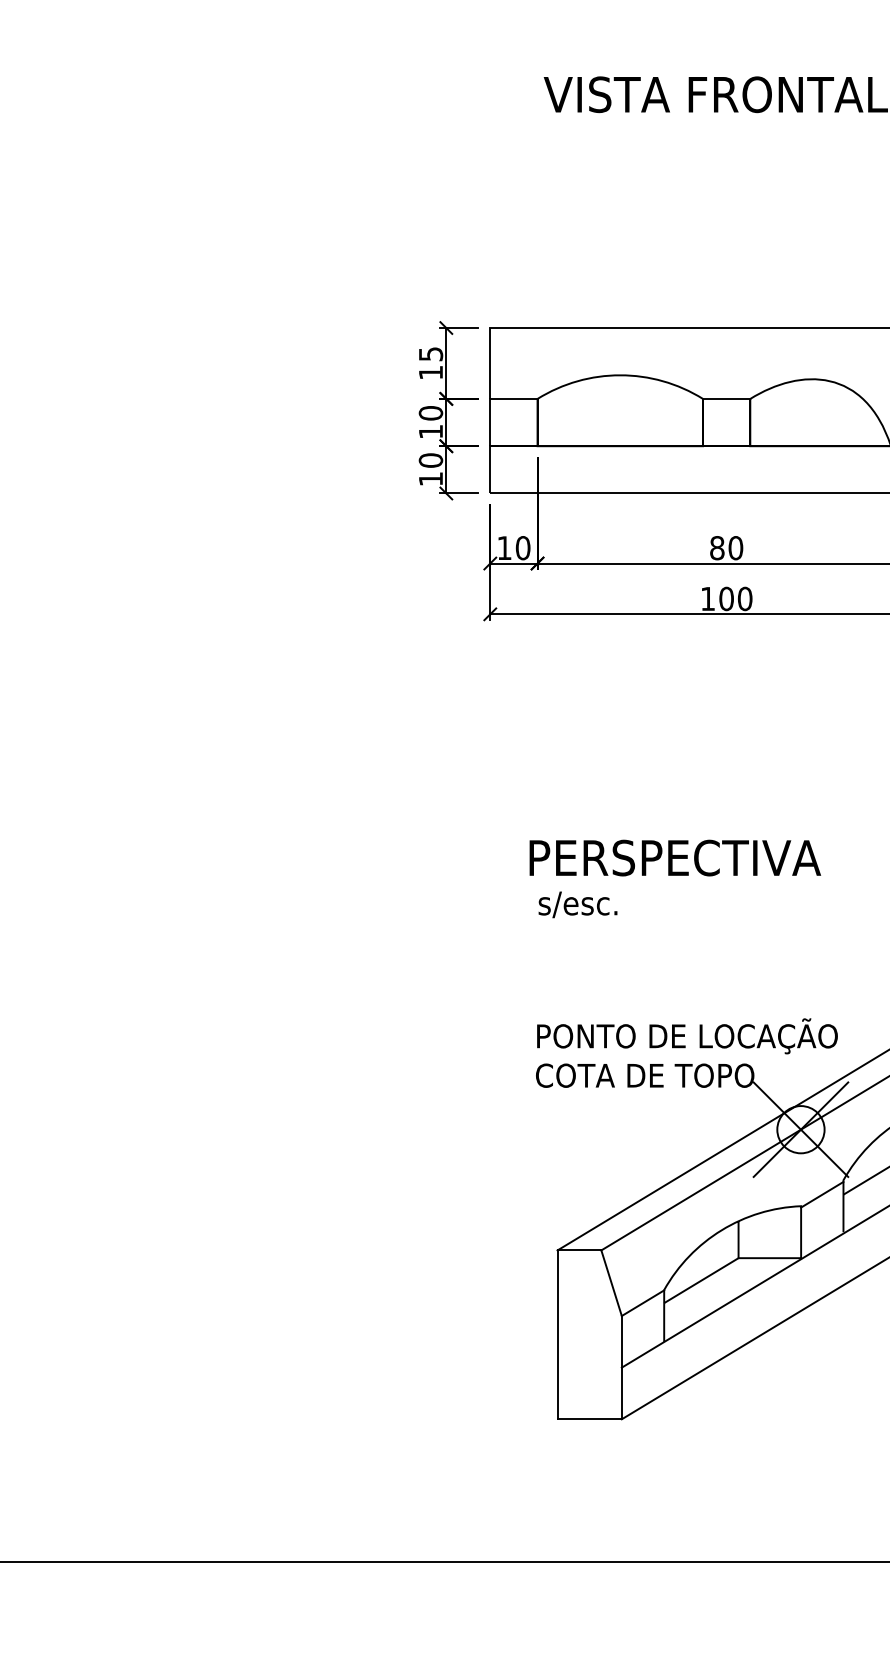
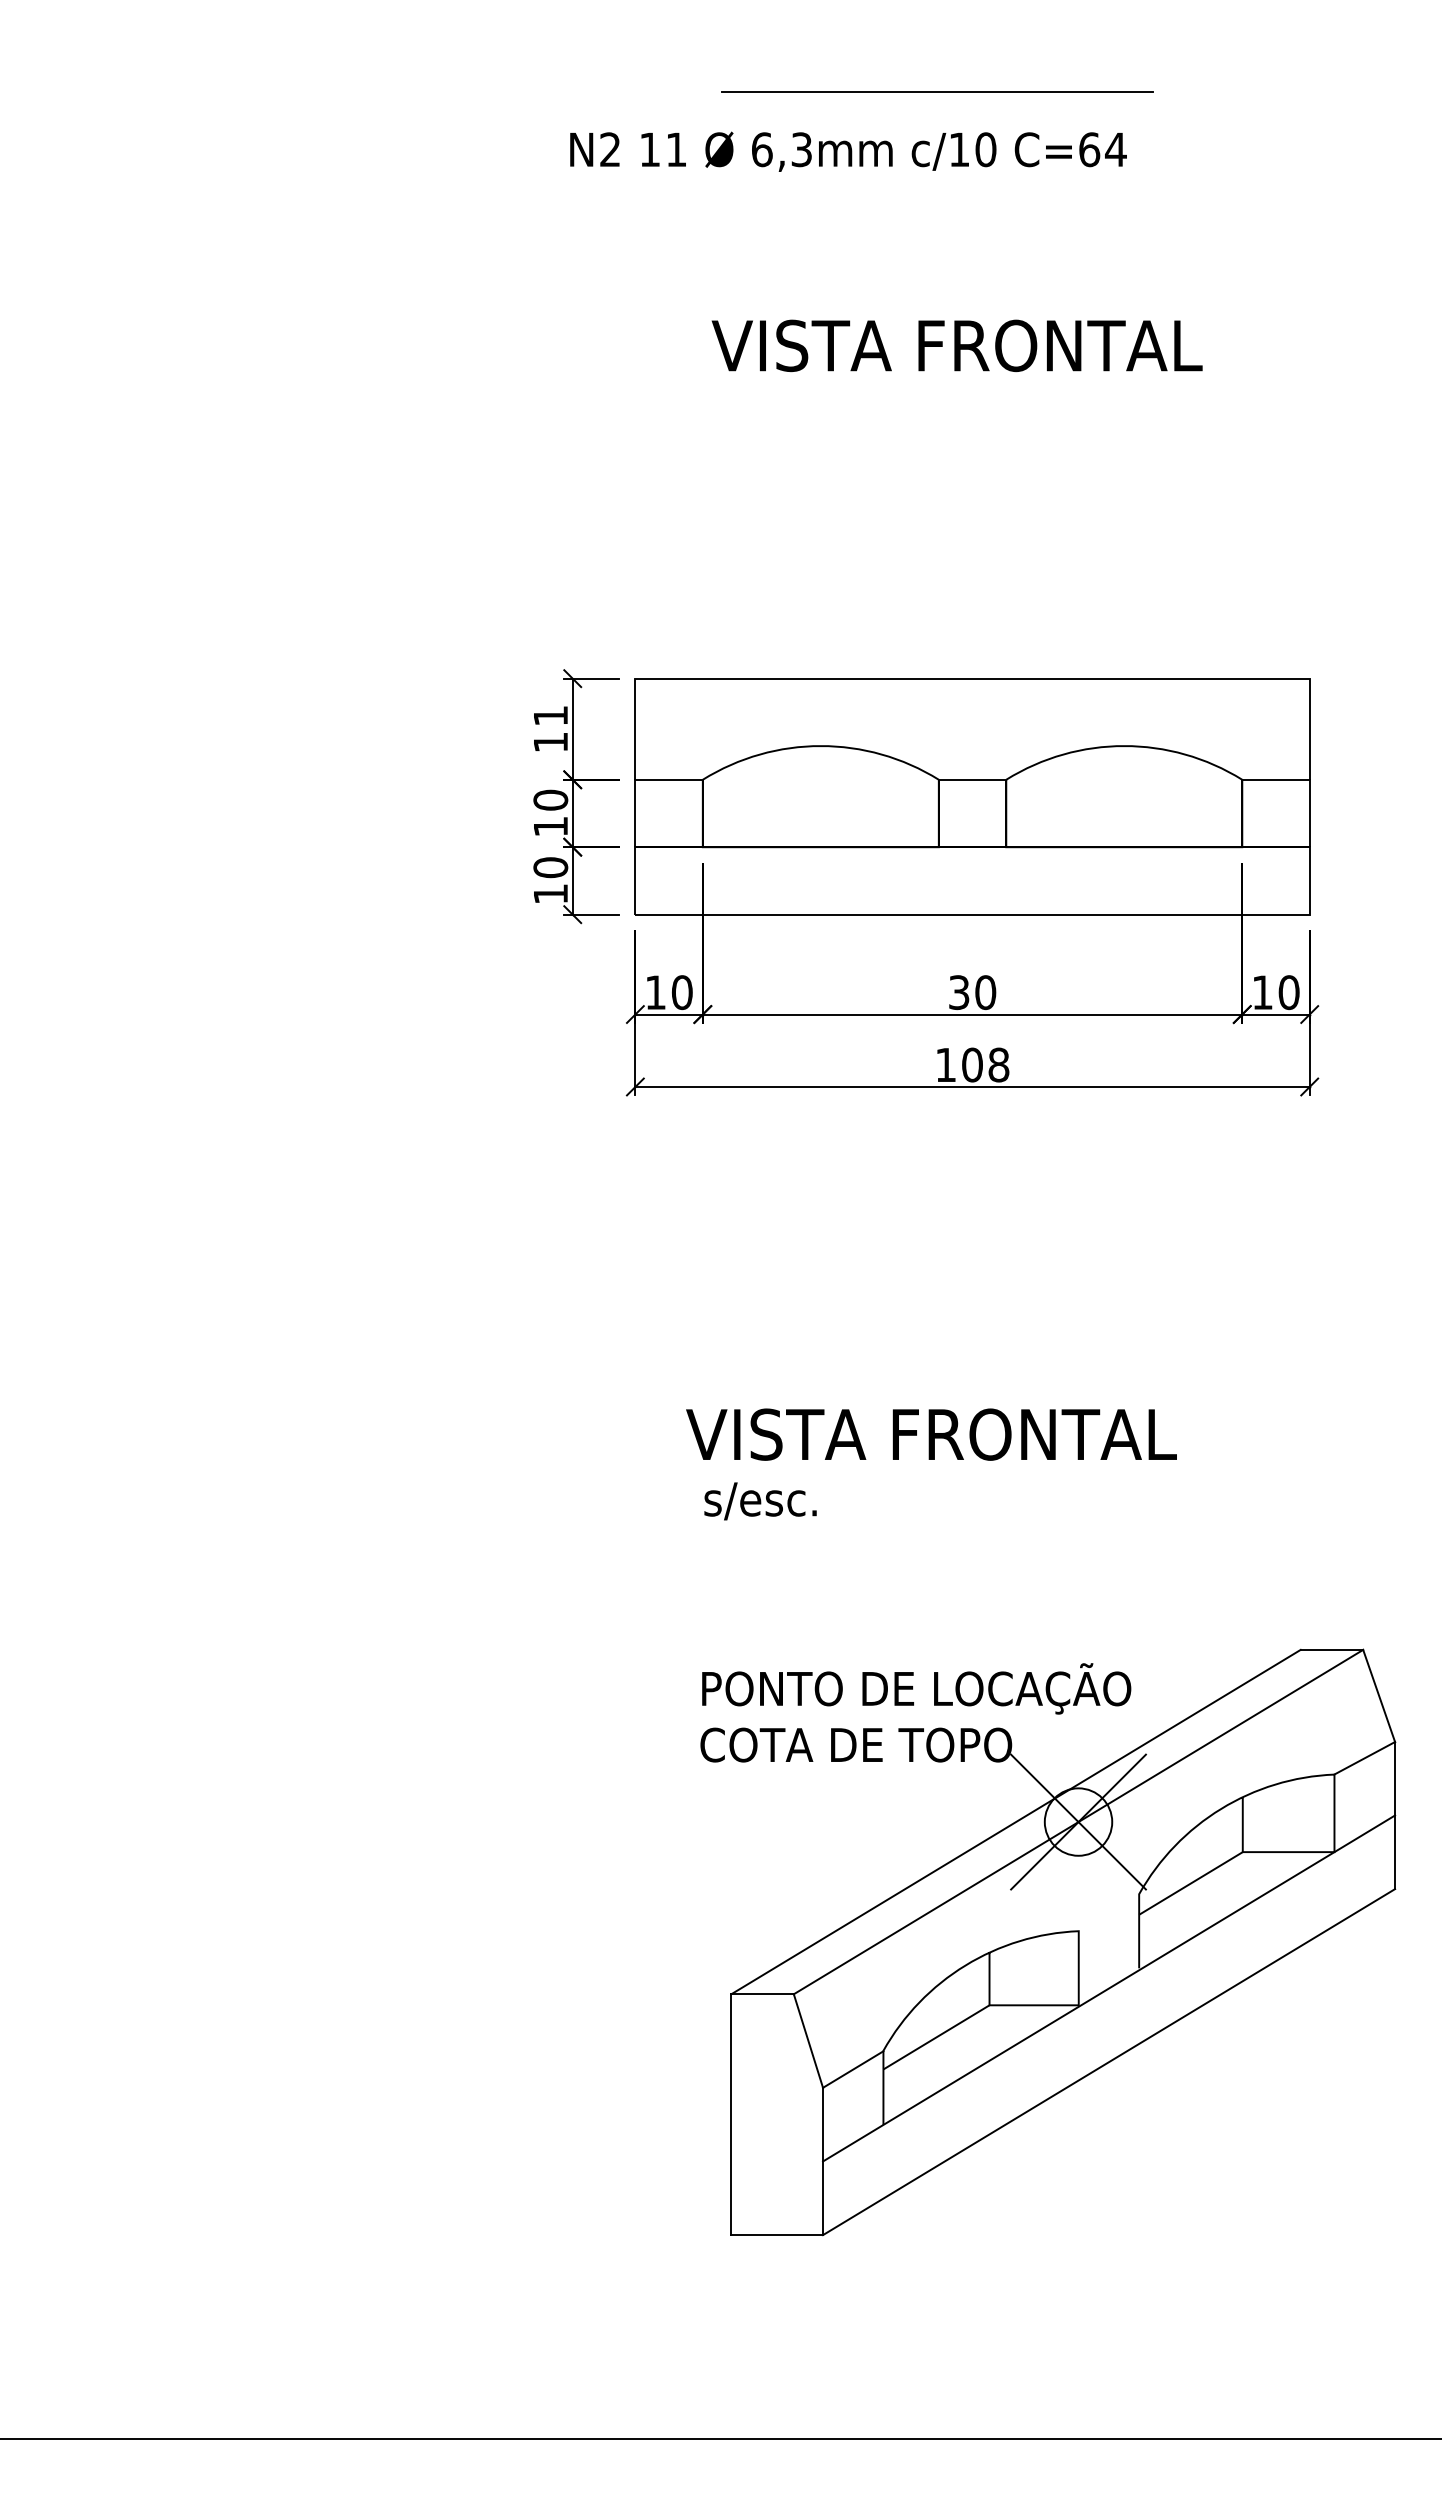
text: (431, 353) -> (551, 715), 15 -> 11
text: (717, 548) -> (959, 992), 80 -> 30
text: (744, 599) -> (998, 1065), 100 -> 108
text: (697, 857) -> (931, 1434), PERSPECTIVA -> VISTA FRONTAL
line: (821, 1194) -> (1108, 1914), removed

